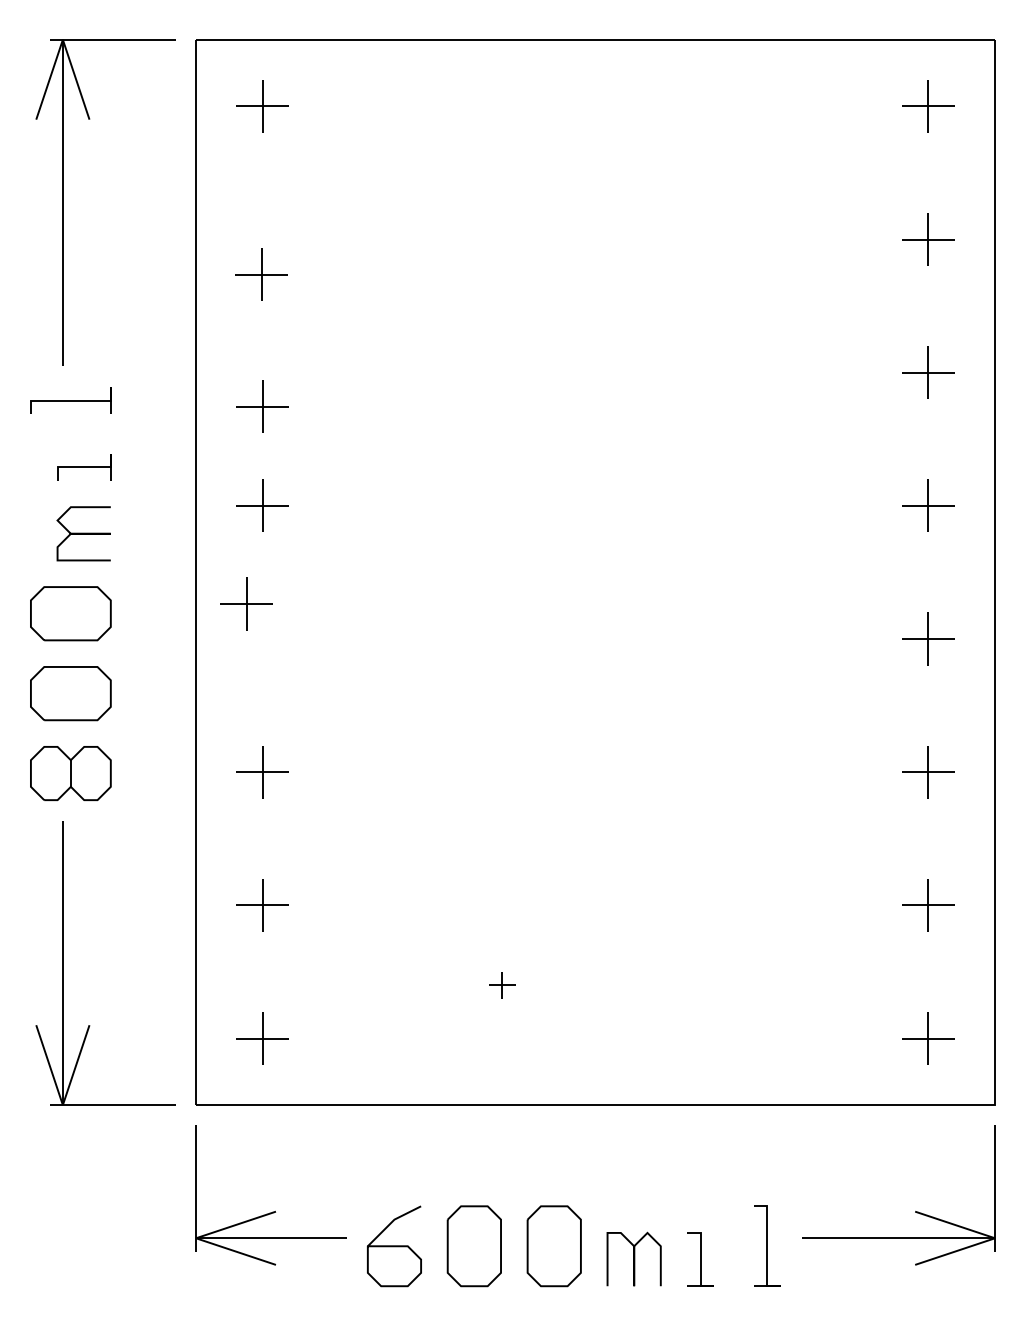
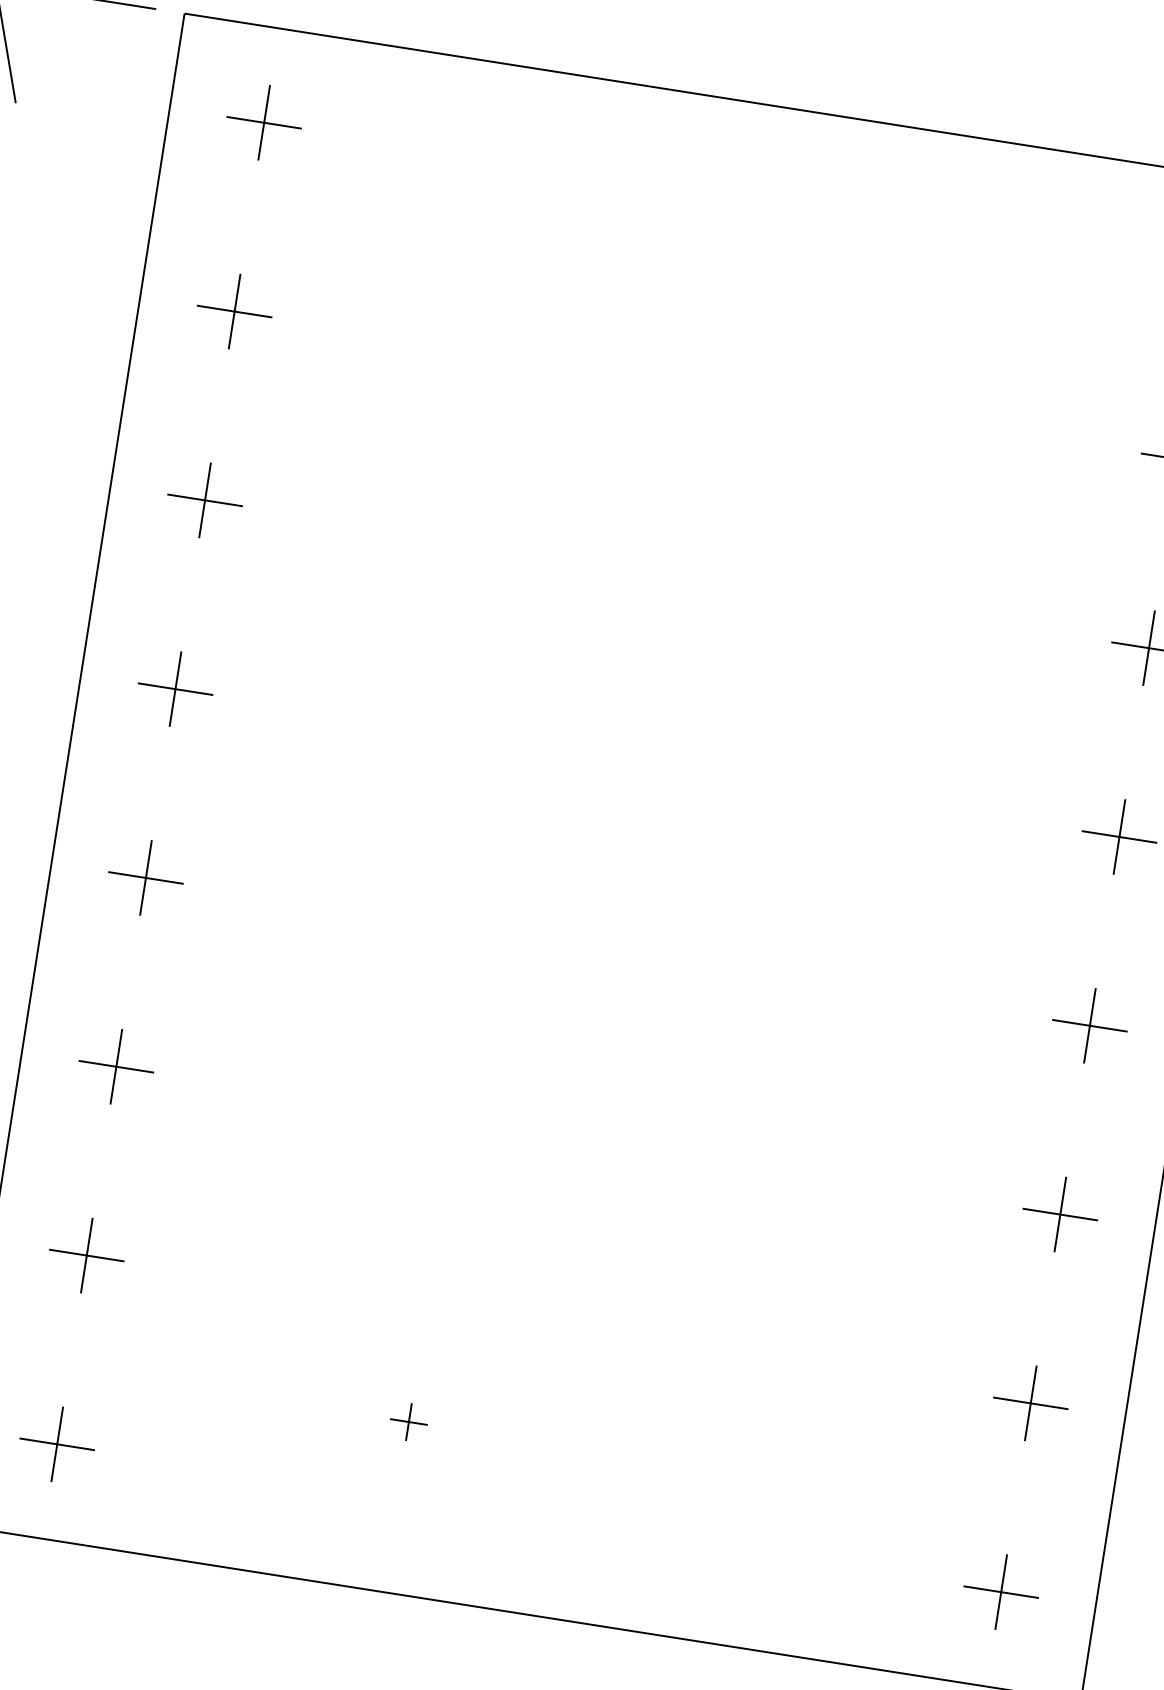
part: (261, 274) -> (234, 311), moved
part: (262, 406) -> (204, 500), moved
part: (246, 603) -> (145, 877), moved

